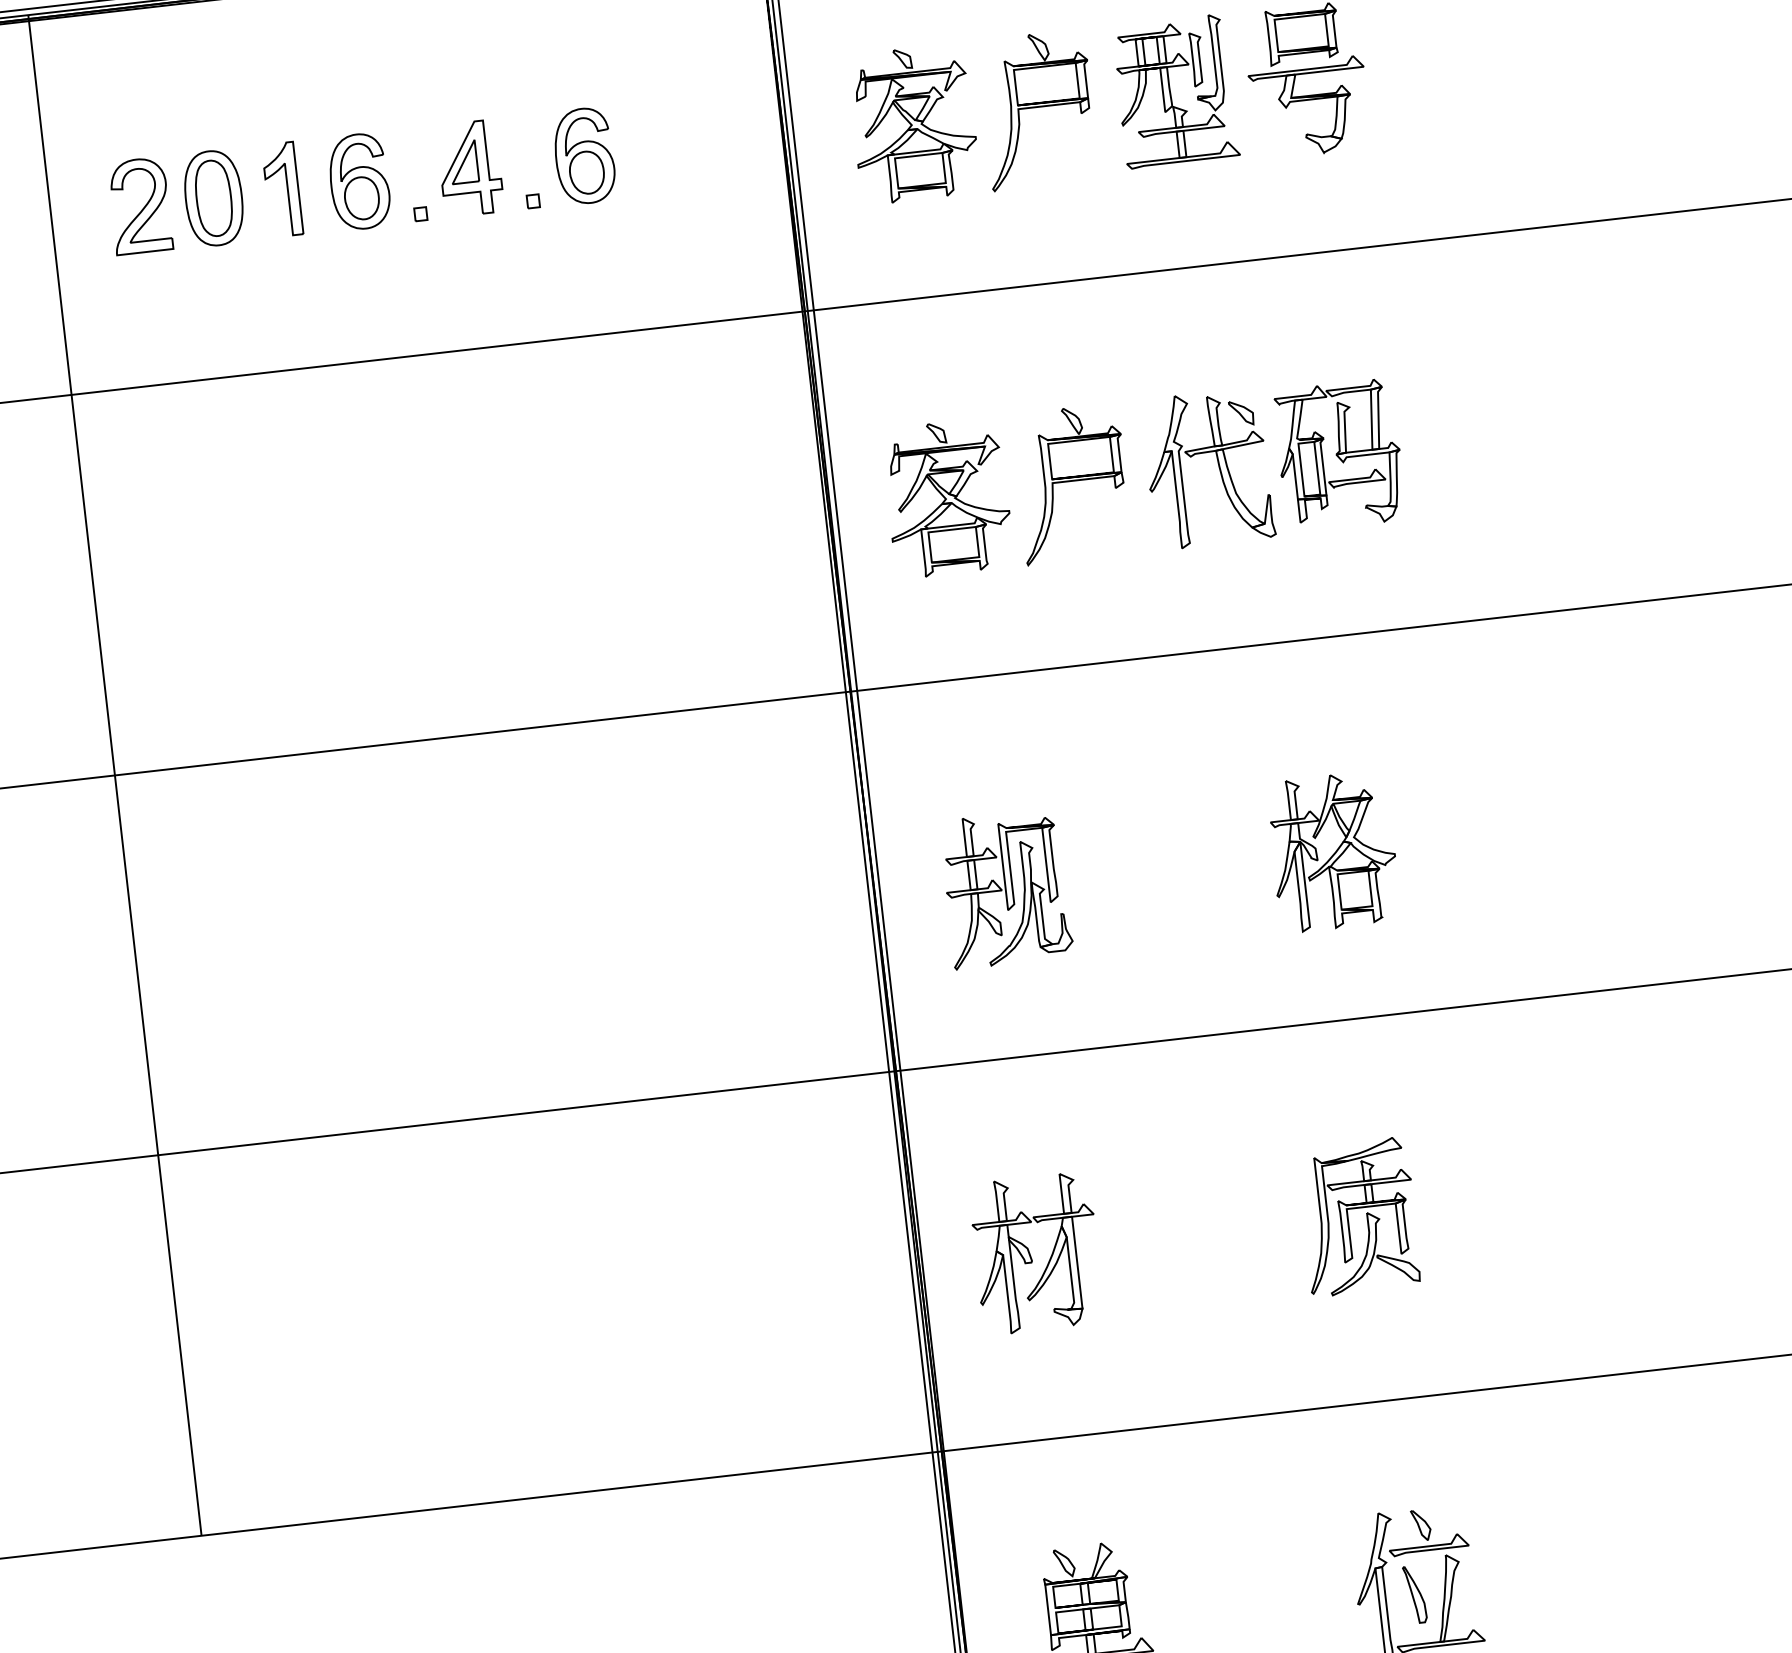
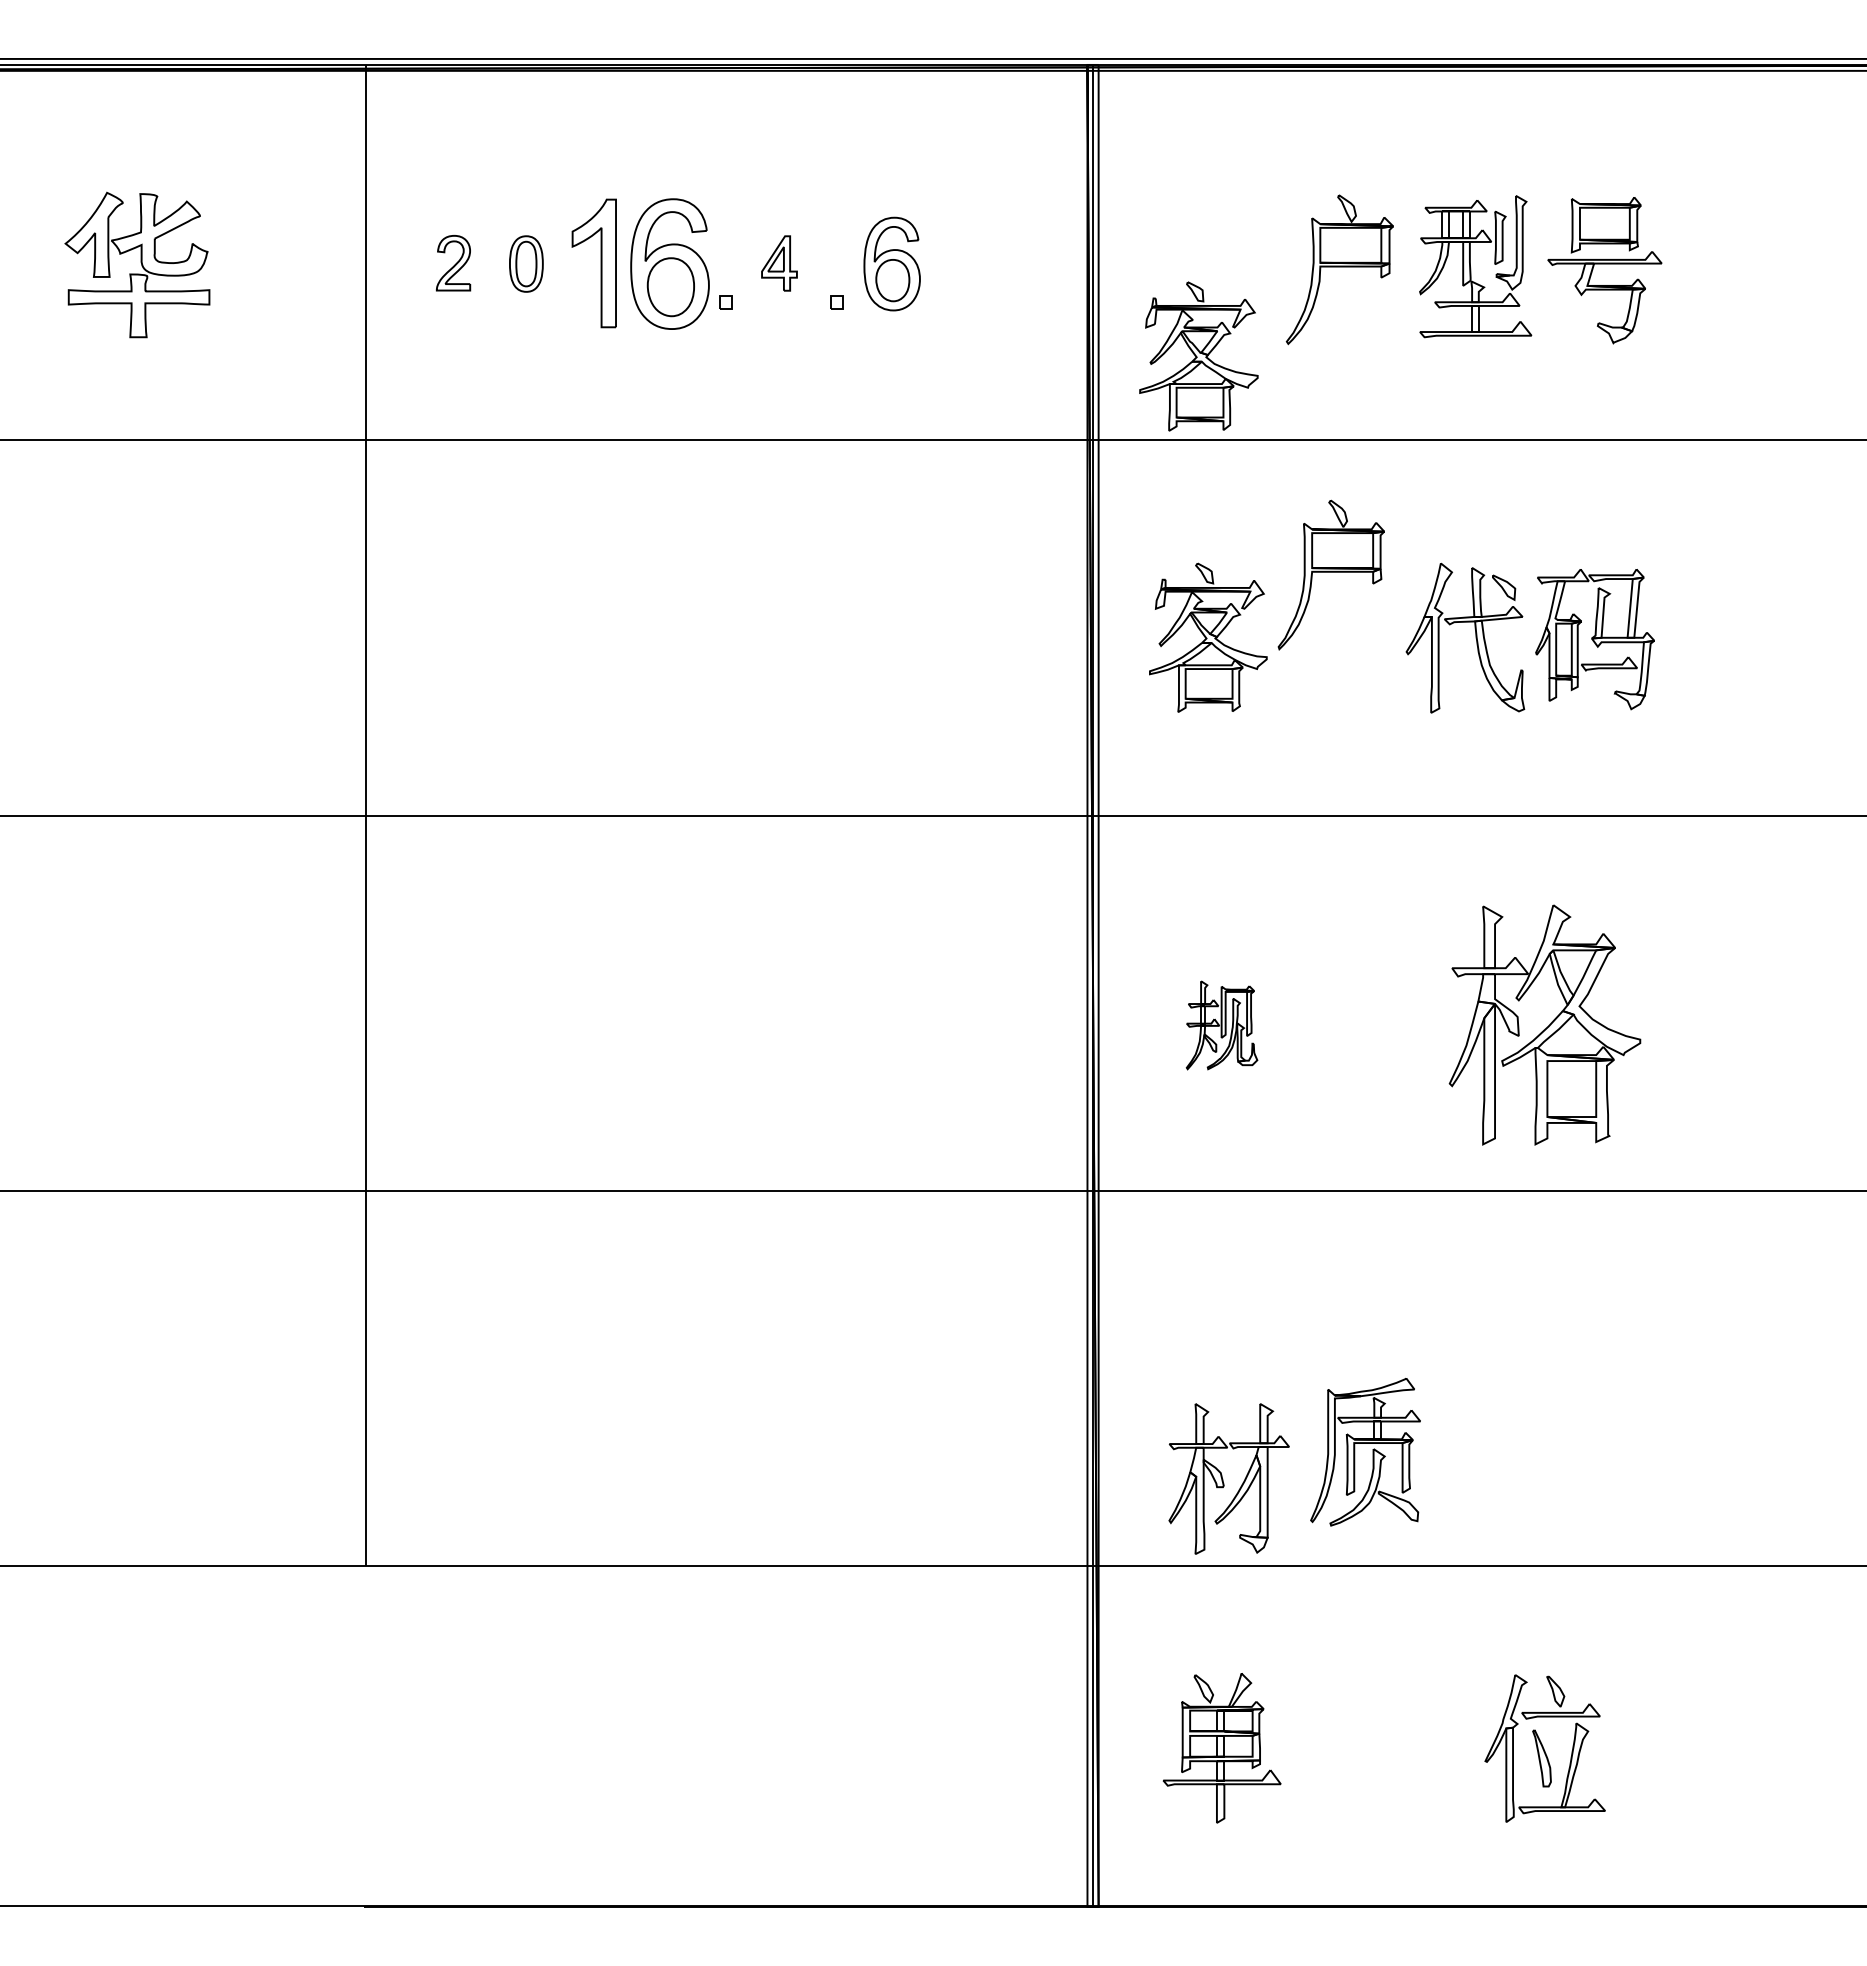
part: (913, 124) -> (1198, 356), moved
part: (470, 168) -> (779, 263), size x0.6
part: (358, 181) -> (669, 263), size x1.4
part: (281, 188) -> (593, 262), size x1.4
part: (213, 197) -> (526, 263), size x0.6
part: (139, 205) -> (453, 262), size x0.6
part: (1071, 483) -> (1330, 574), moved
part: (1332, 852) -> (1544, 1025), size x1.6
part: (1005, 889) -> (1221, 1025), size x0.6
part: (1366, 1216) -> (1372, 1452), moved
part: (1036, 1253) -> (1228, 1478), moved

